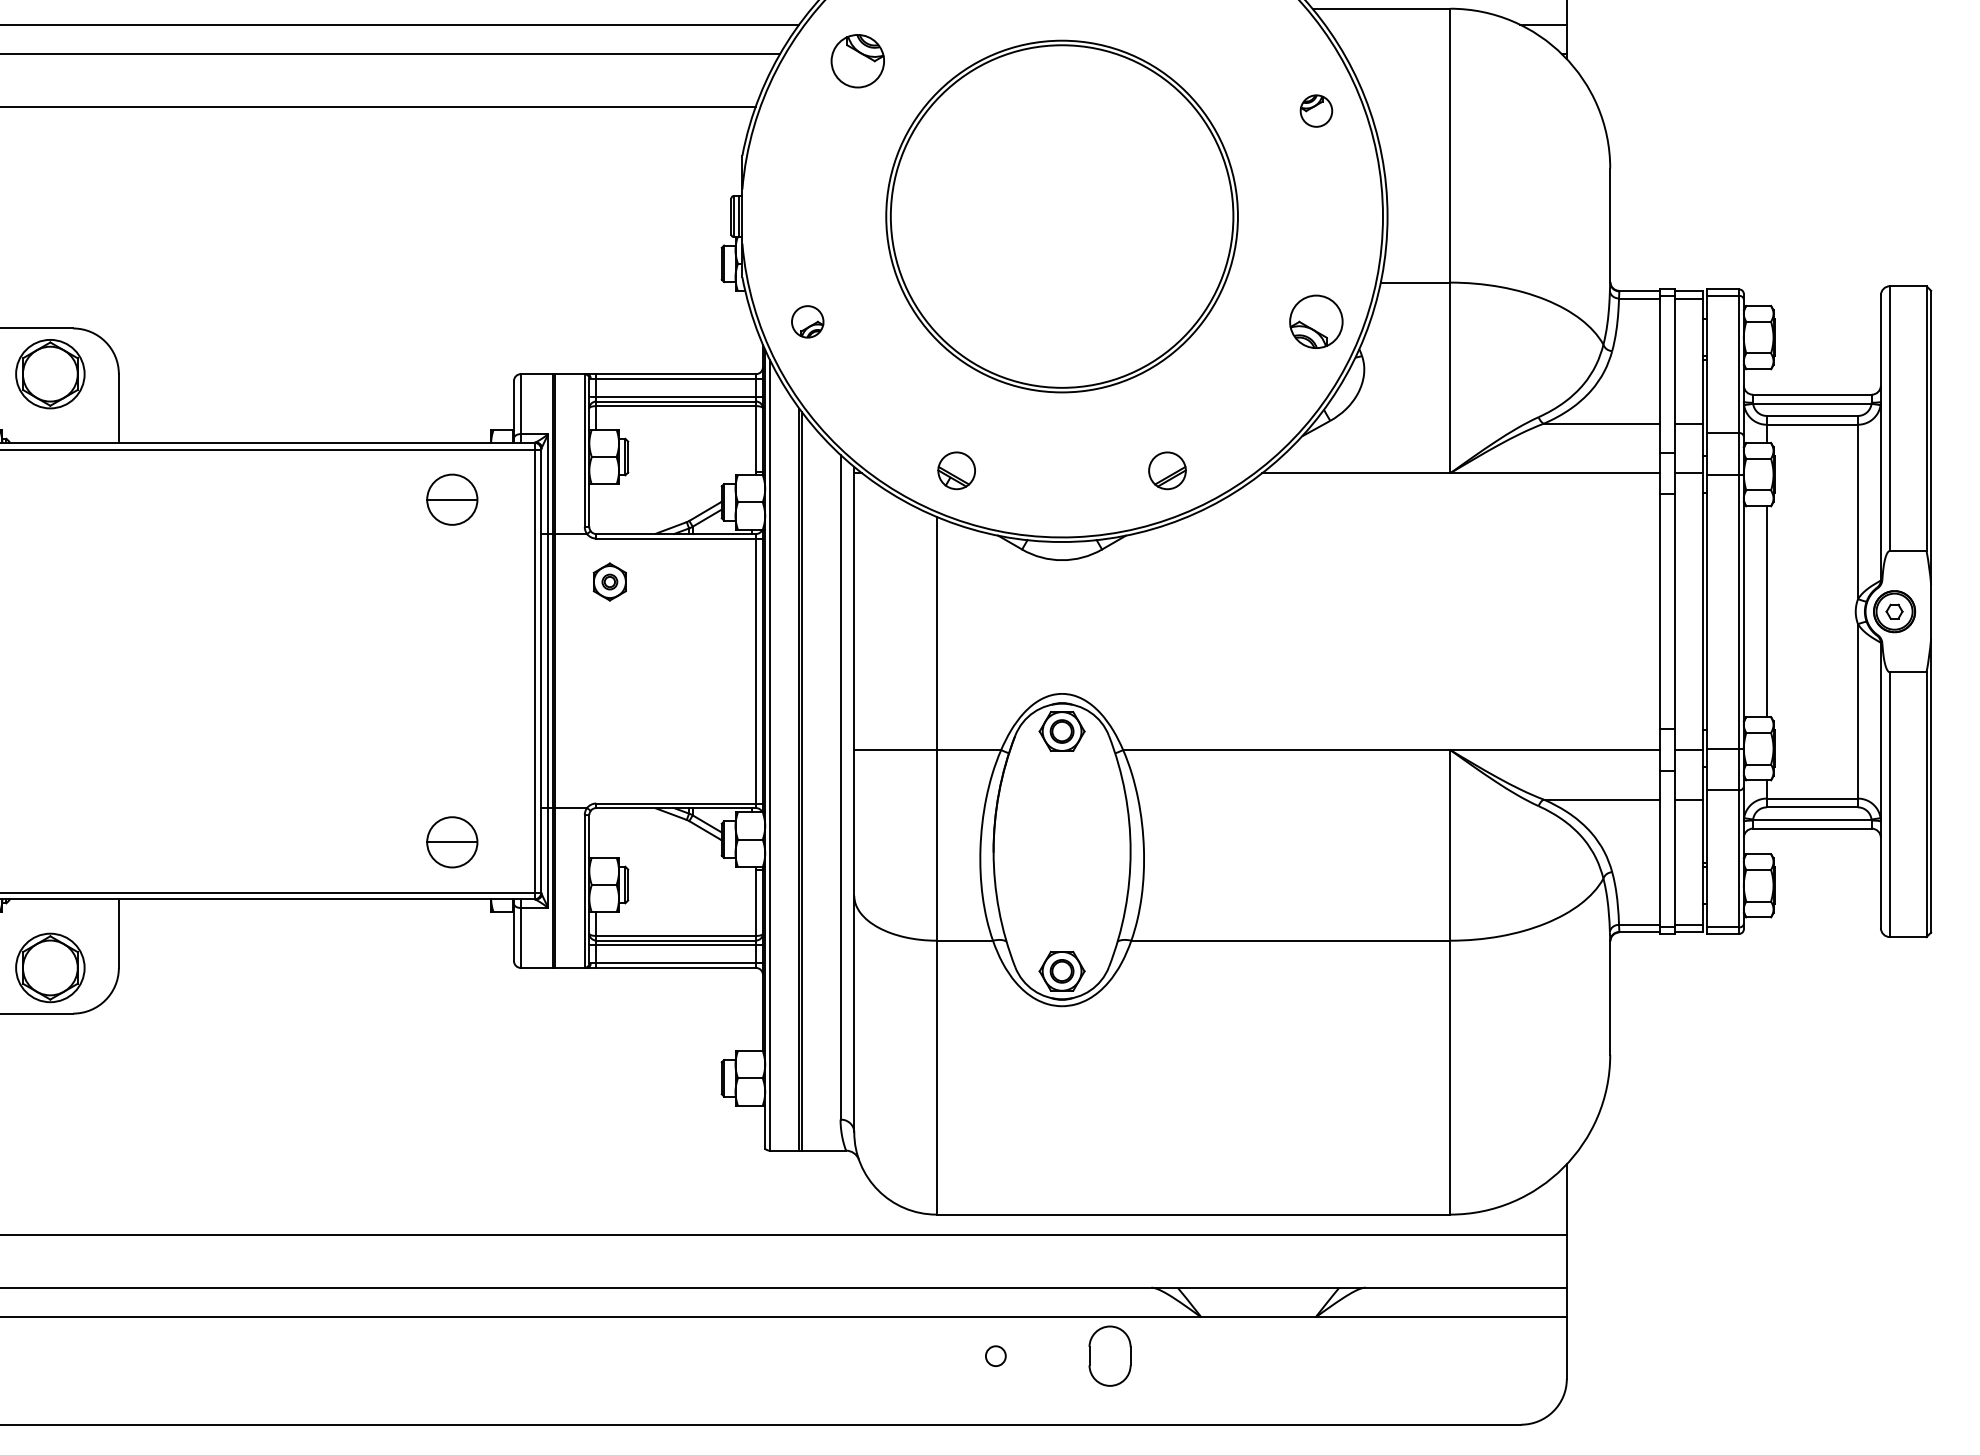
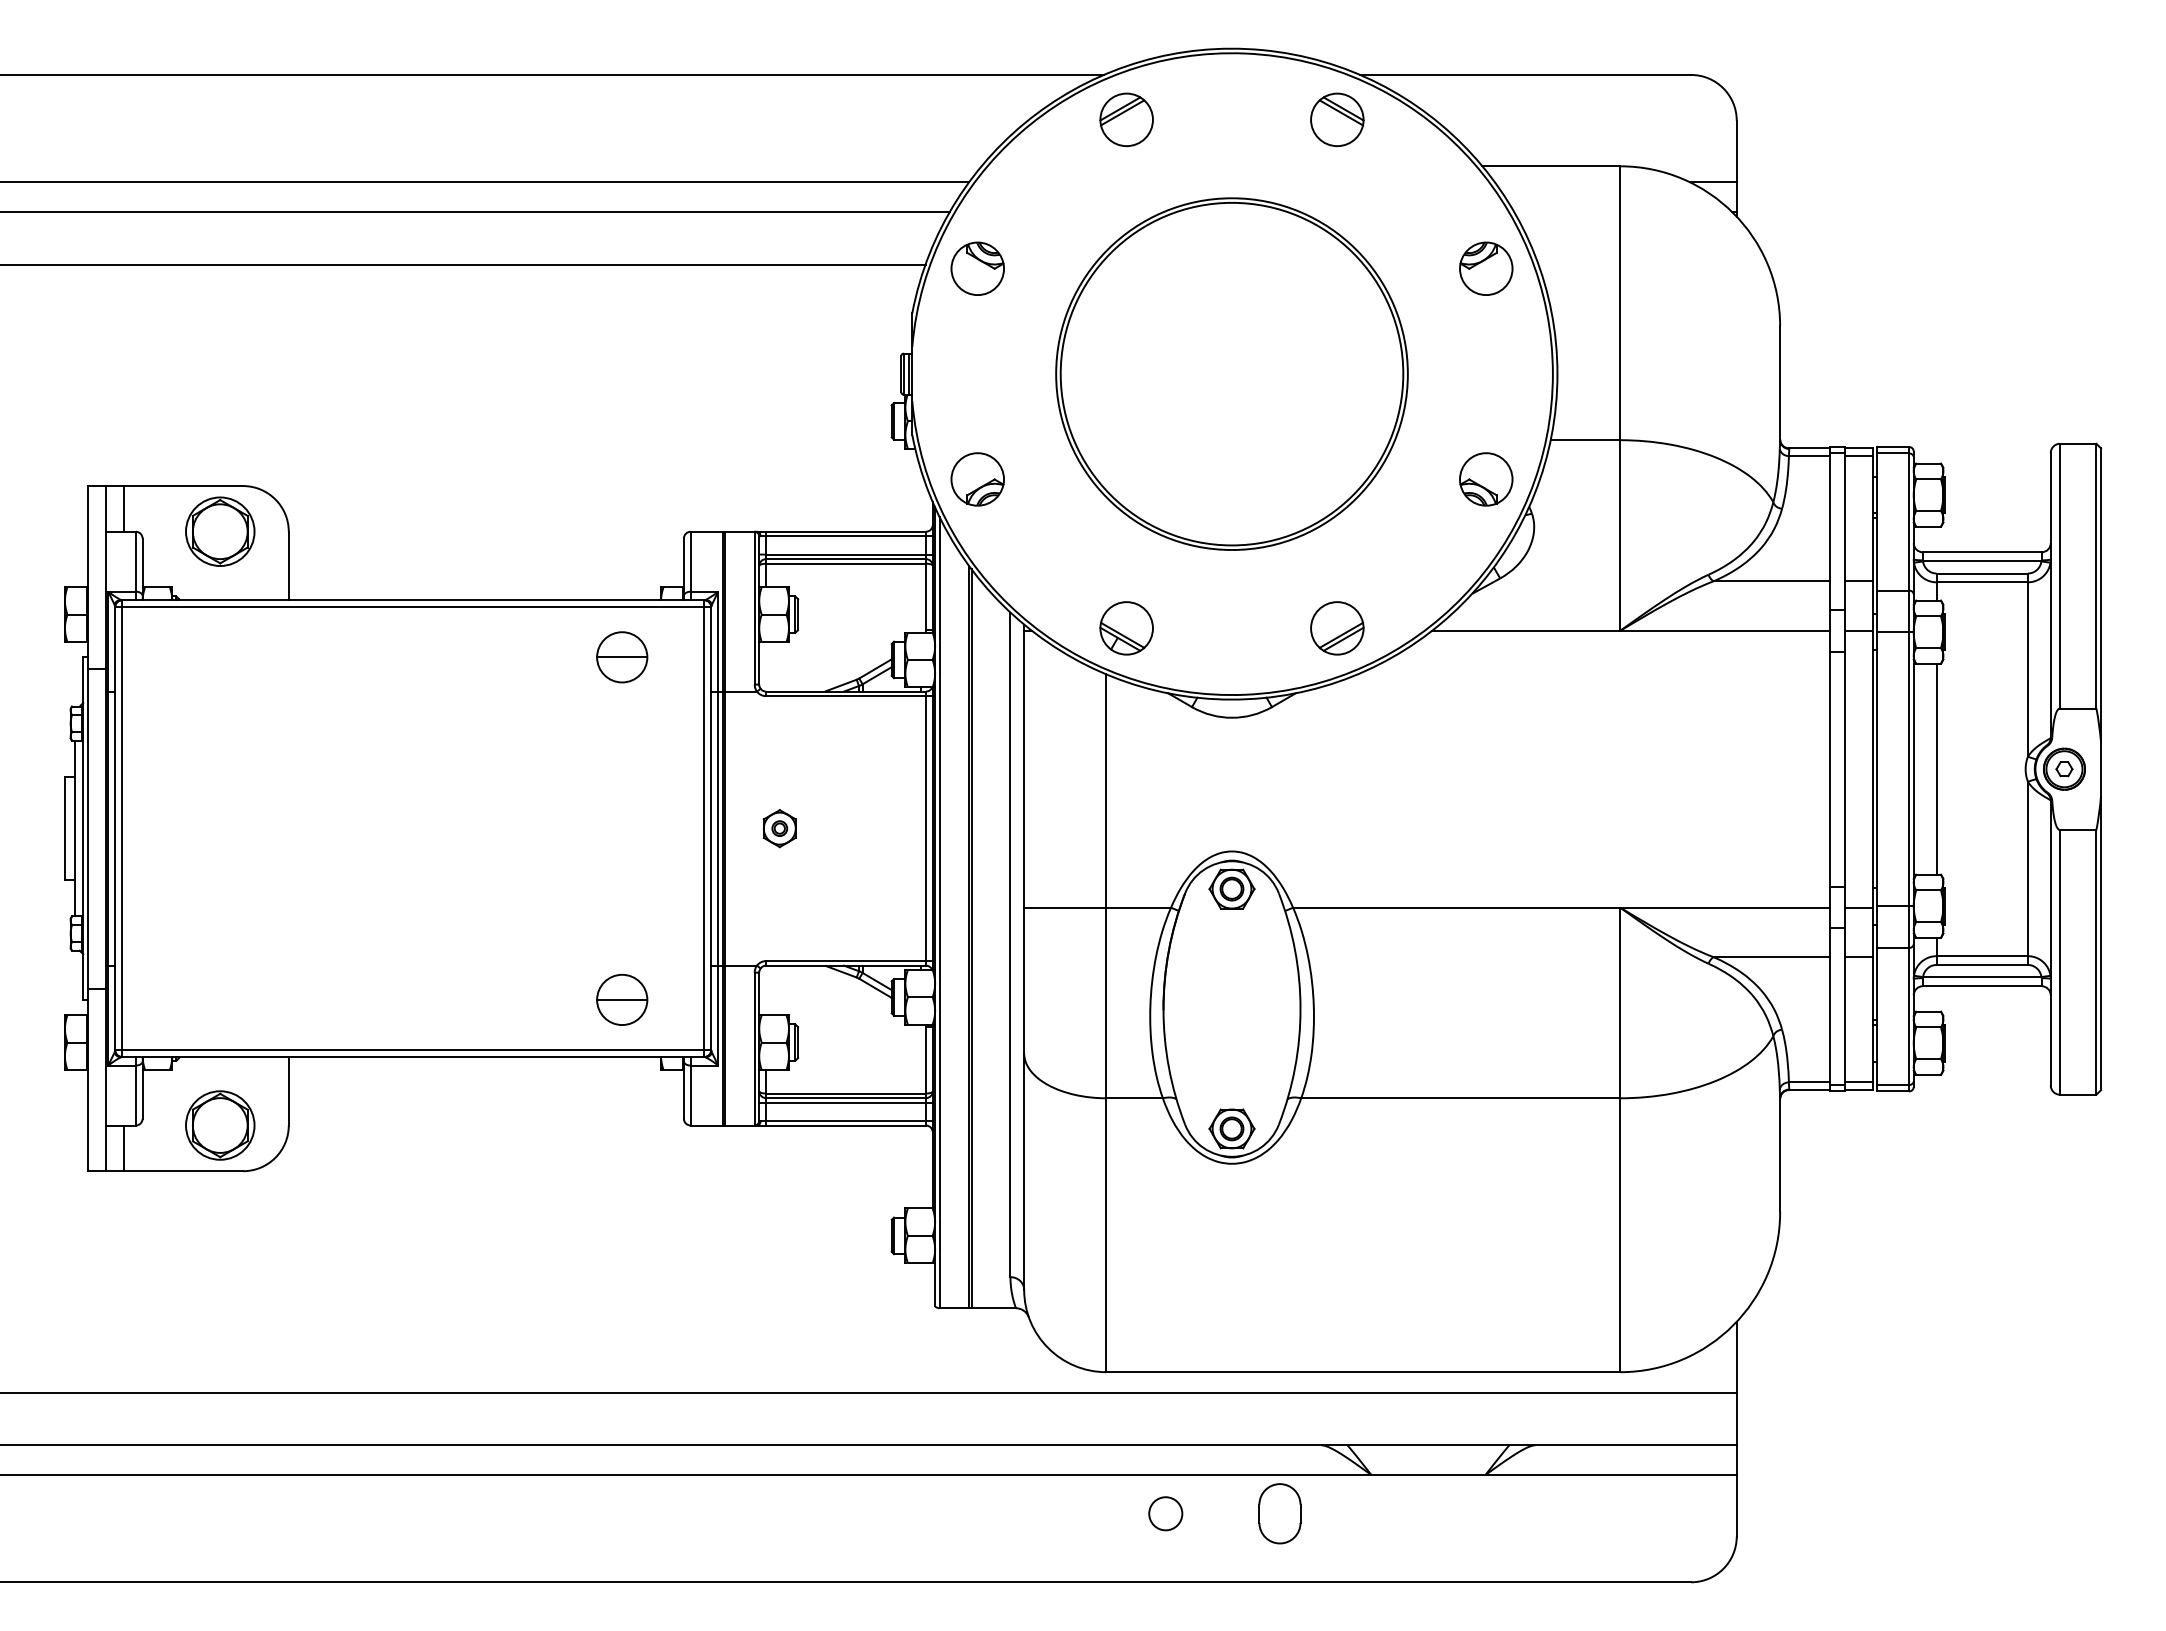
part: (857, 60) -> (977, 268), moved
part: (1316, 110) -> (1486, 268), size x1.67
part: (807, 321) -> (977, 479), size x1.67
part: (956, 470) -> (1126, 628), size x1.43
part: (1167, 470) -> (1337, 628), size x1.43
part: (609, 581) -> (779, 828), moved
circle: (995, 1355) -> (1165, 1513), size x1.67

